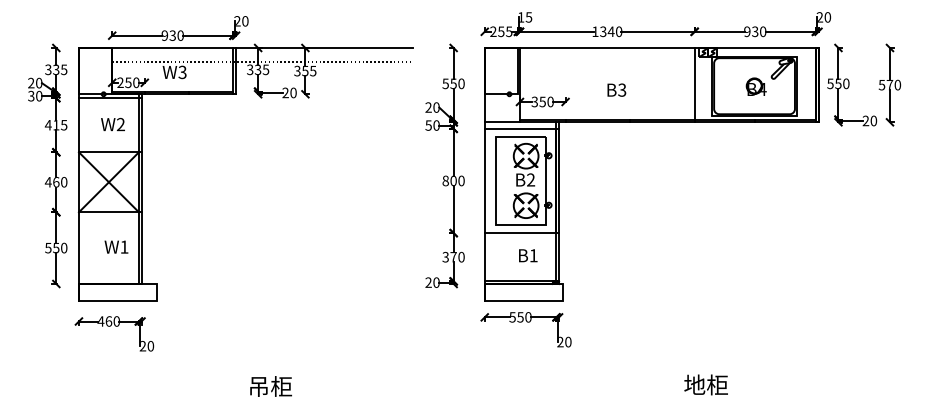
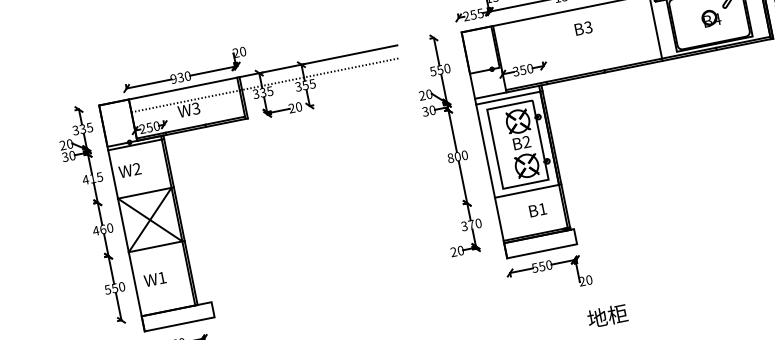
text: (616, 89) -> (583, 27), moved
text: (112, 124) -> (129, 170), moved
text: (428, 125) -> (425, 111), 50 -> 30
text: (116, 246) -> (155, 278), moved
text: (705, 384) -> (606, 315), moved

